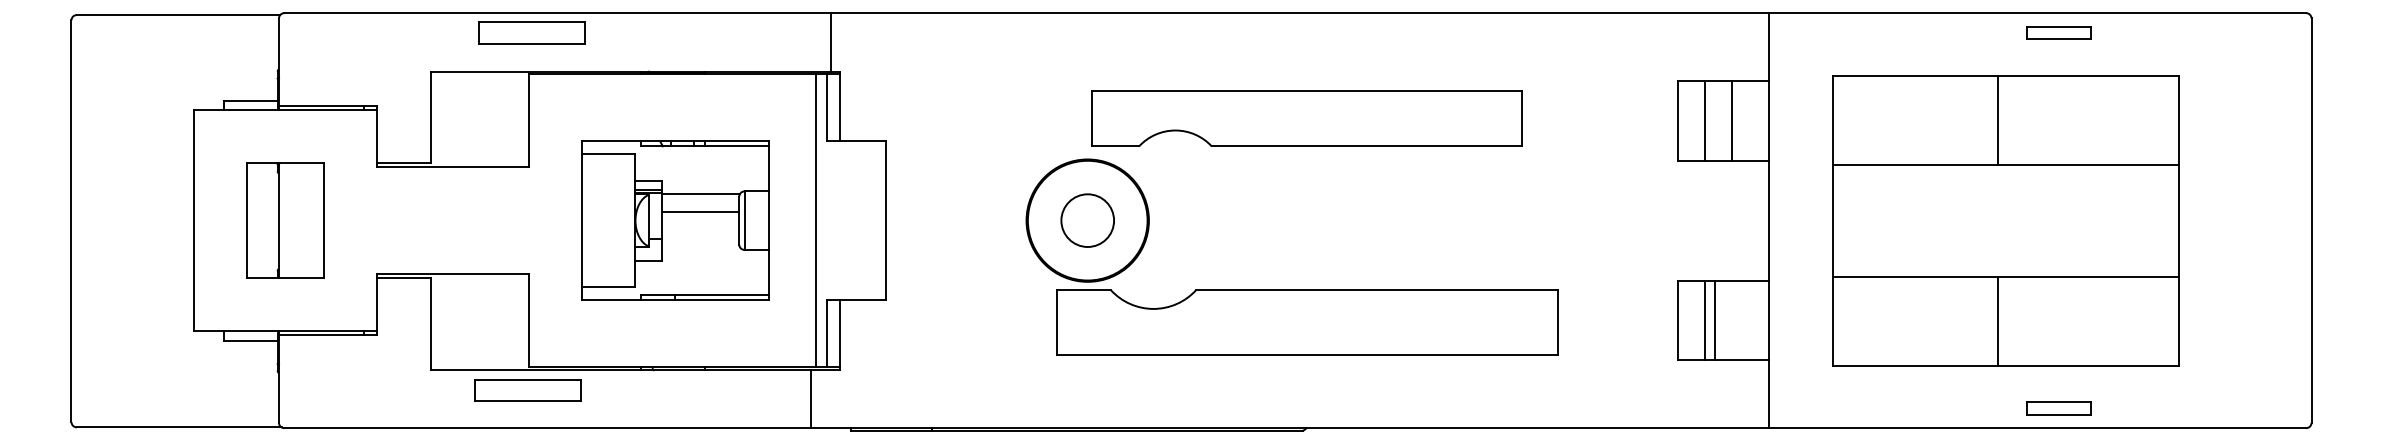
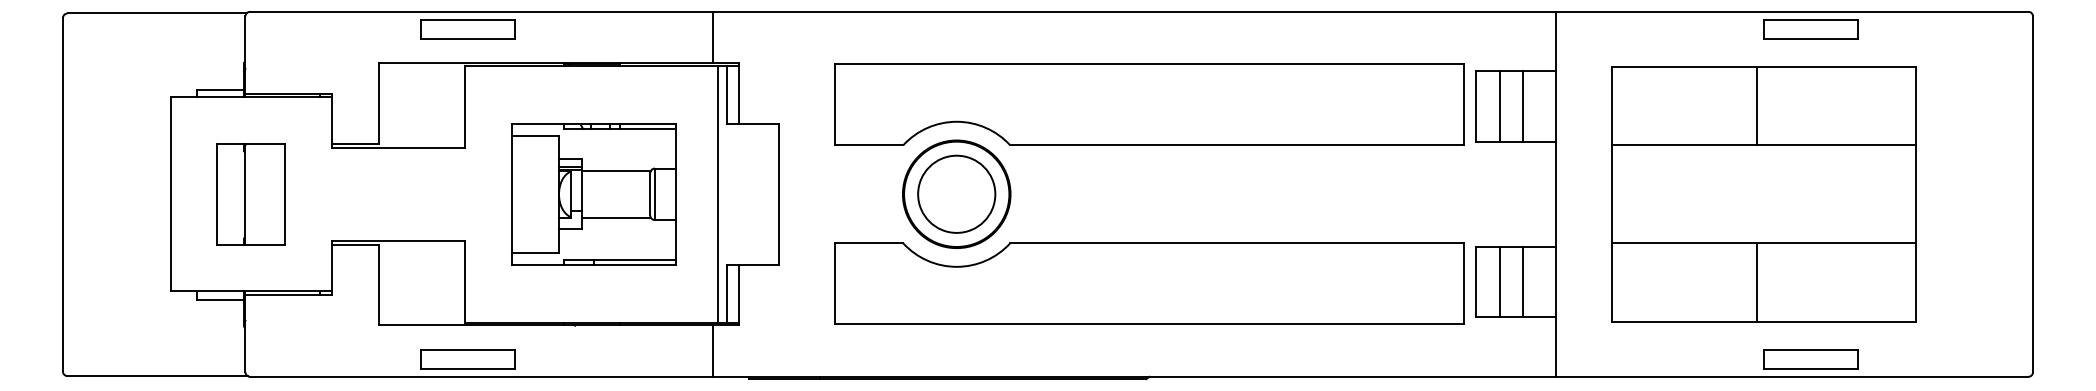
part: (2058, 32) -> (1810, 28), size x1.67
line: (831, 42) -> (713, 37), moved
part: (1306, 118) -> (1149, 104), size x1.67
line: (700, 212) -> (616, 217), moved
circle: (1087, 220) -> (956, 194), size x1.67
line: (1714, 320) -> (1522, 282), moved
part: (1306, 322) -> (1149, 283), size x1.43
part: (527, 390) -> (467, 359), moved
part: (2058, 408) -> (1810, 359), size x1.67

